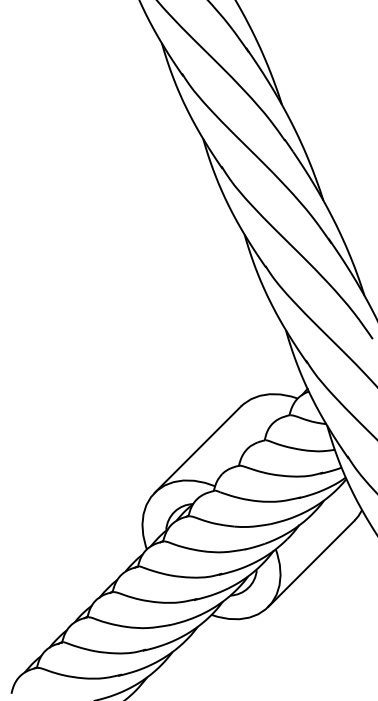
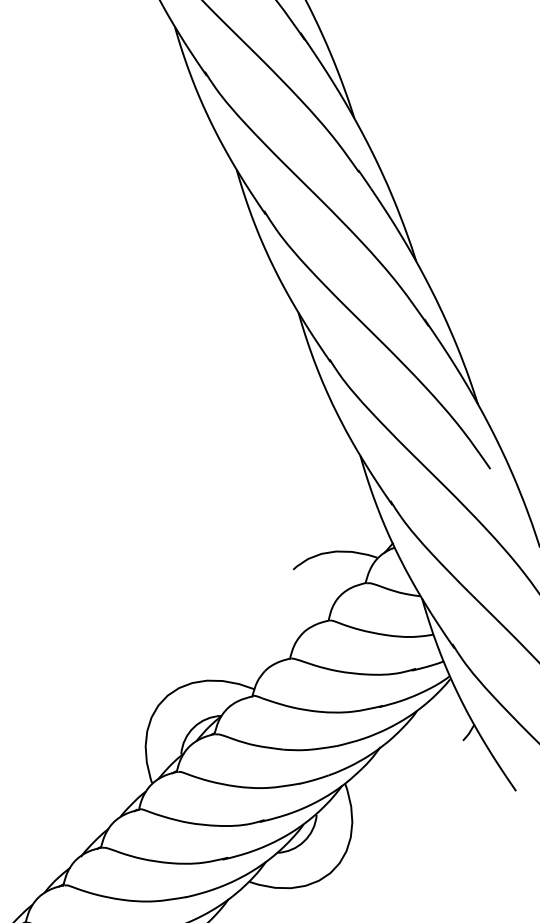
line: (197, 449) -> (228, 634), removed
line: (311, 563) -> (398, 804), removed

